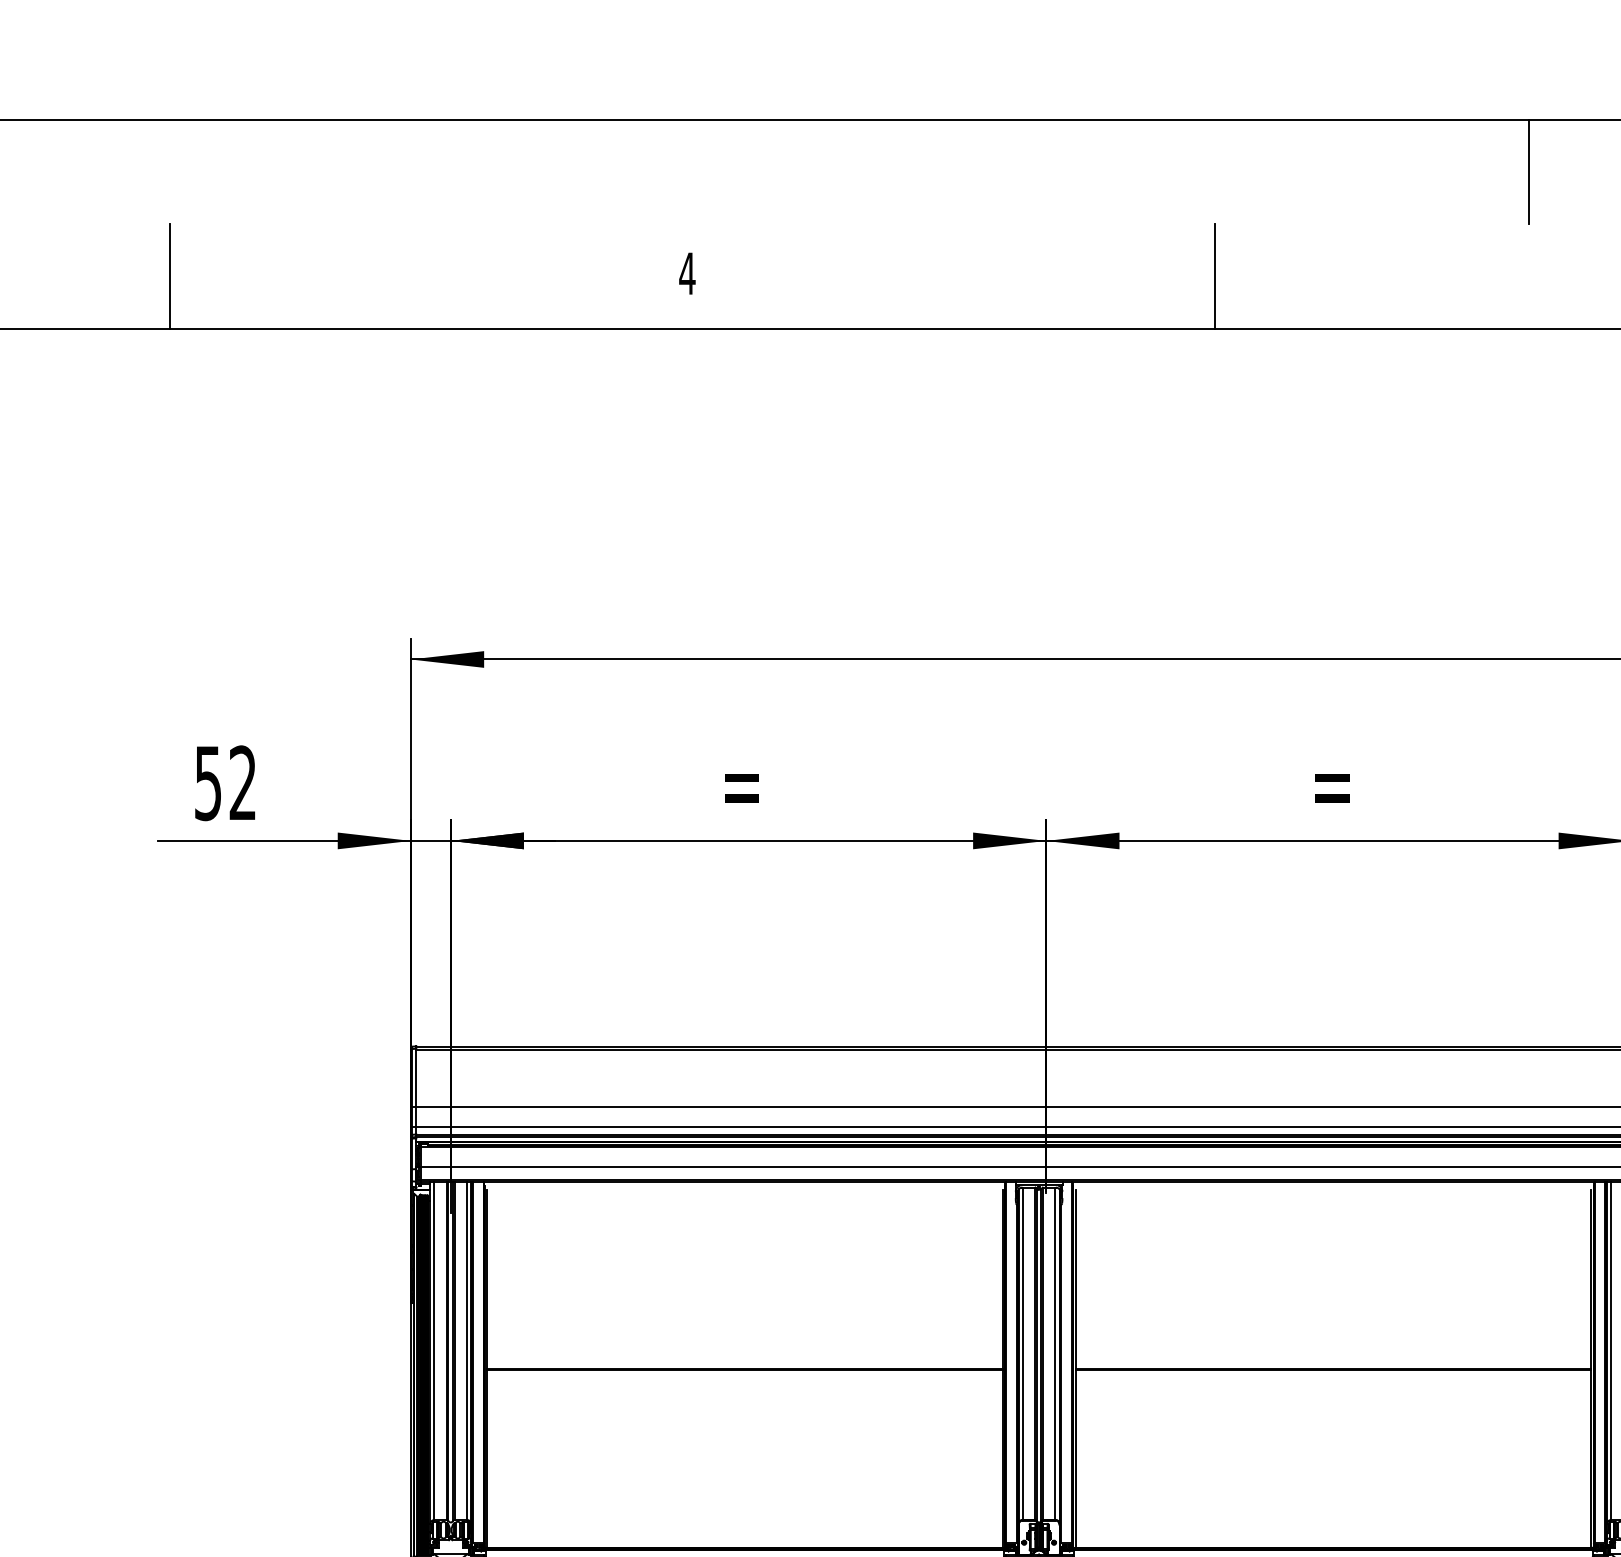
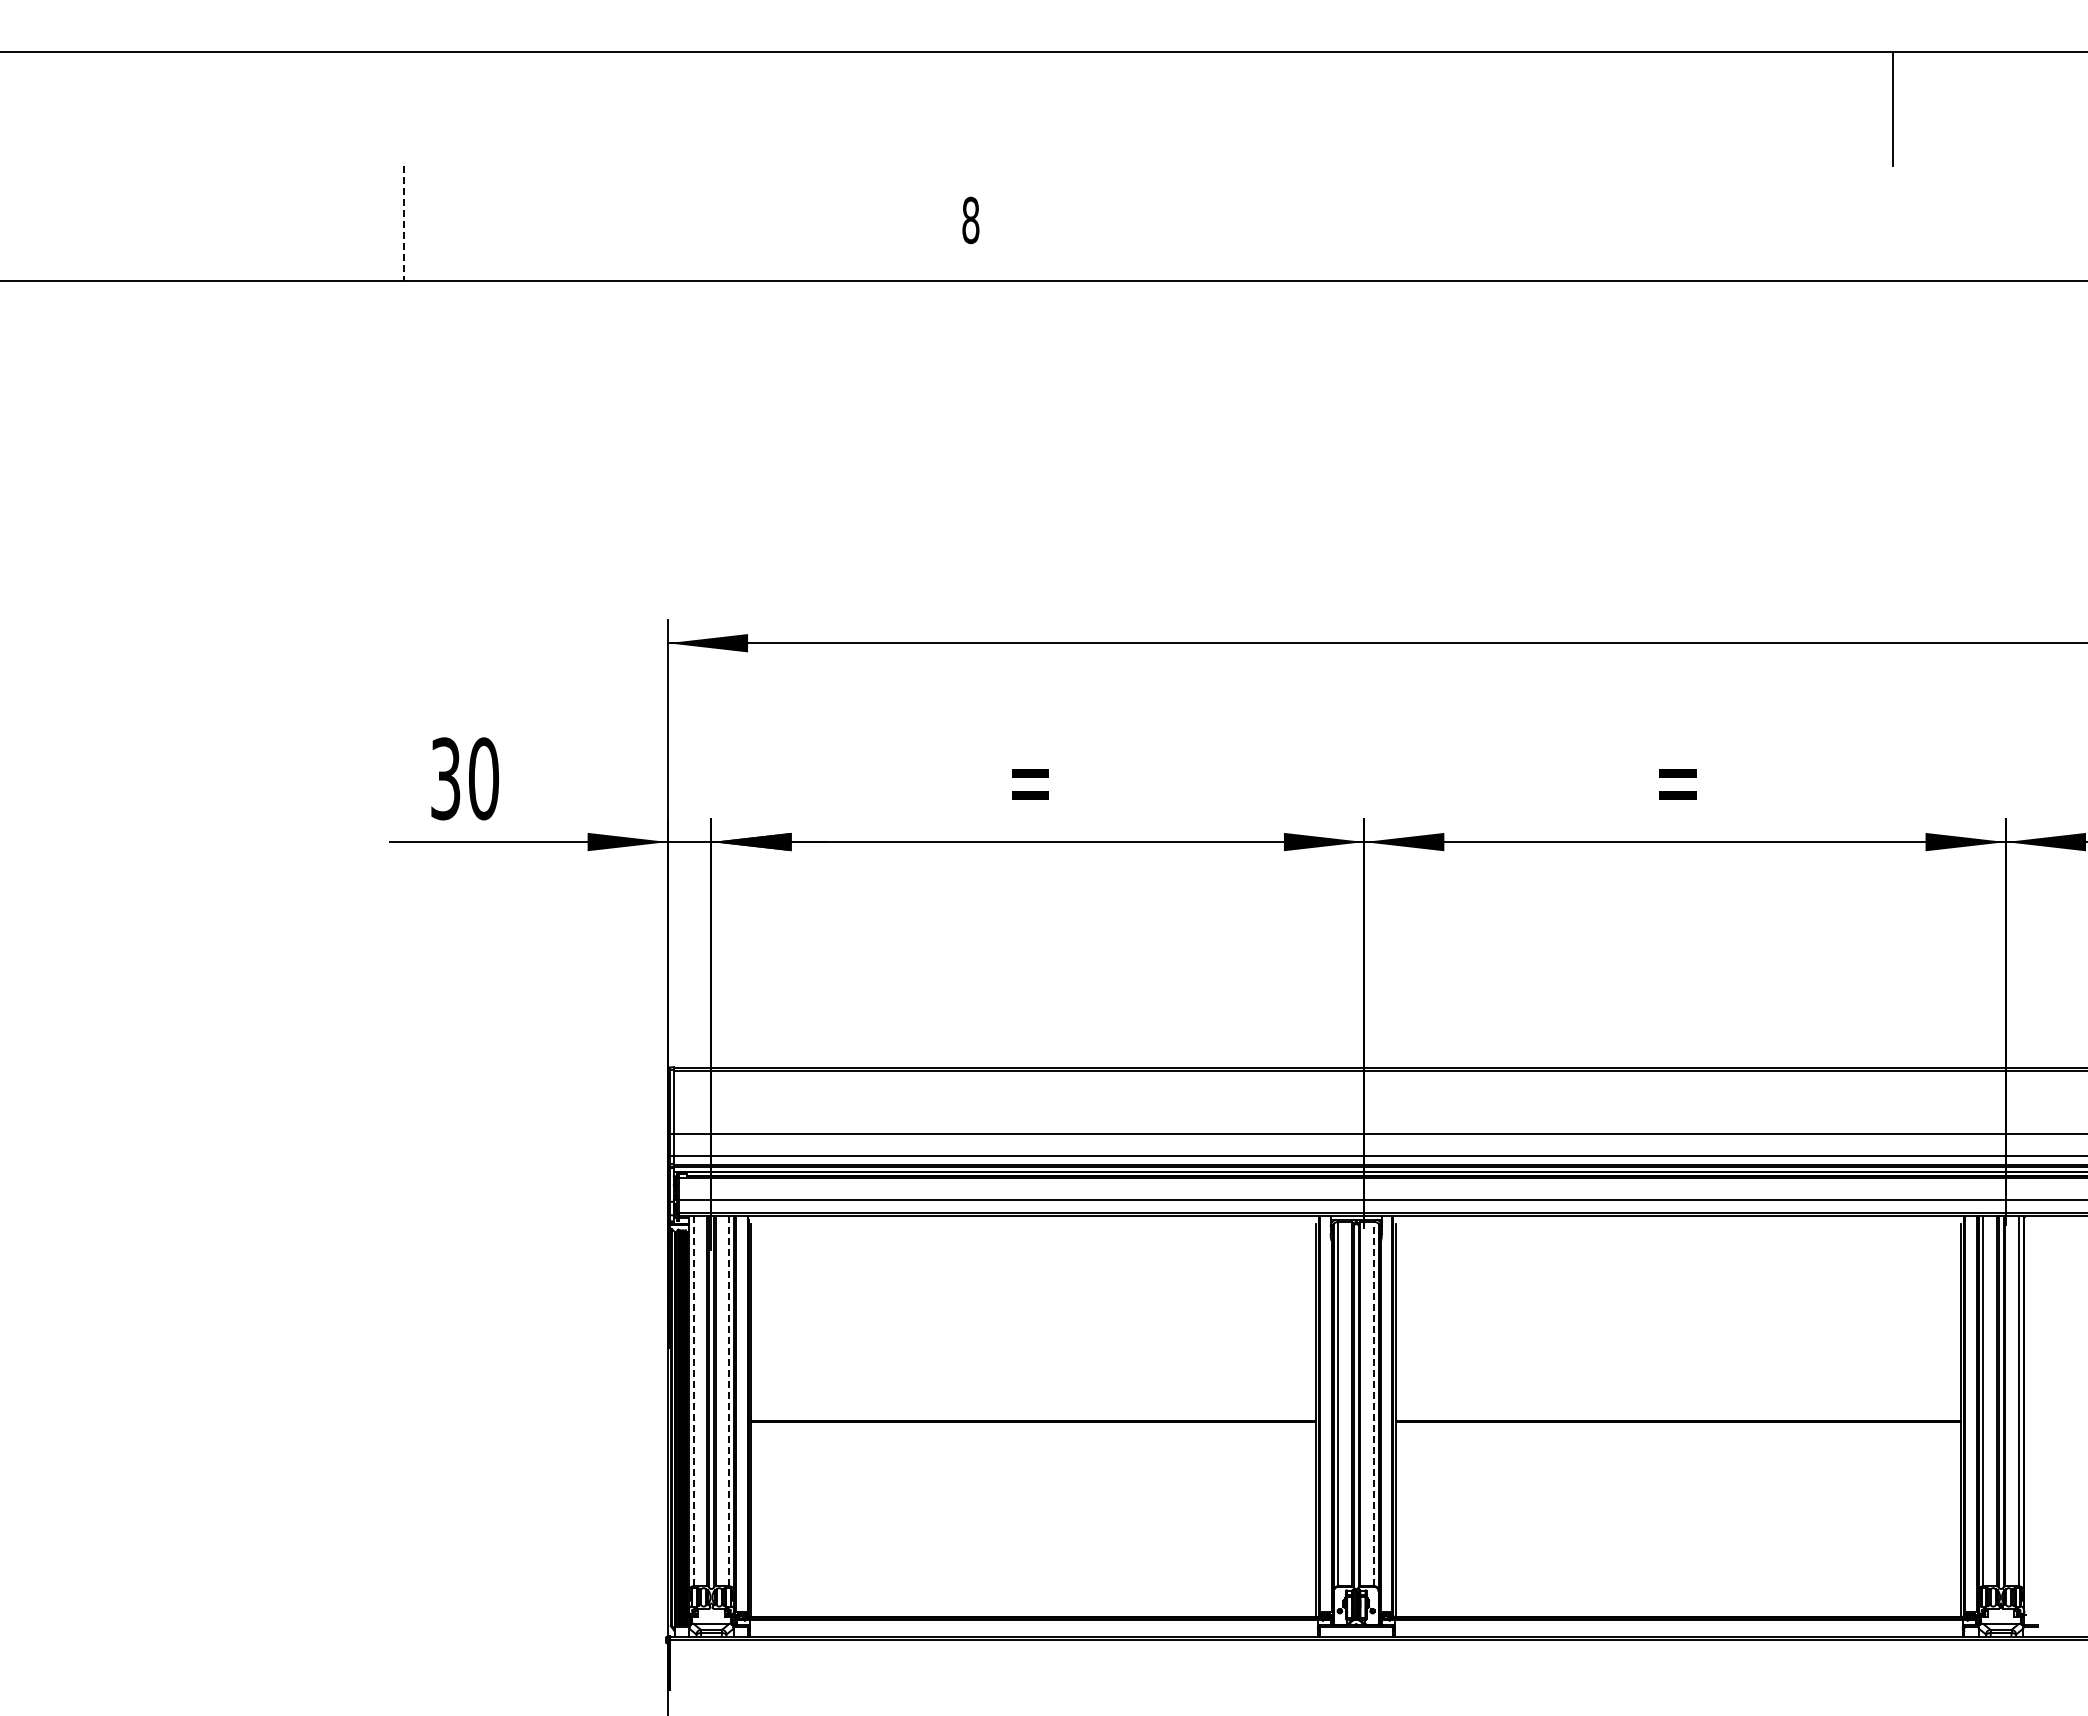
text: (687, 273) -> (970, 220), 4 -> 8
line: (1215, 276) -> (1549, 223), removed
line: (169, 277) -> (403, 224), solid -> dashed
text: (225, 782) -> (464, 778), 52 -> 30
line: (434, 1351) -> (693, 1401), solid -> dashed
line: (467, 1351) -> (729, 1401), solid -> dashed
line: (1055, 1353) -> (1374, 1403), solid -> dashed

